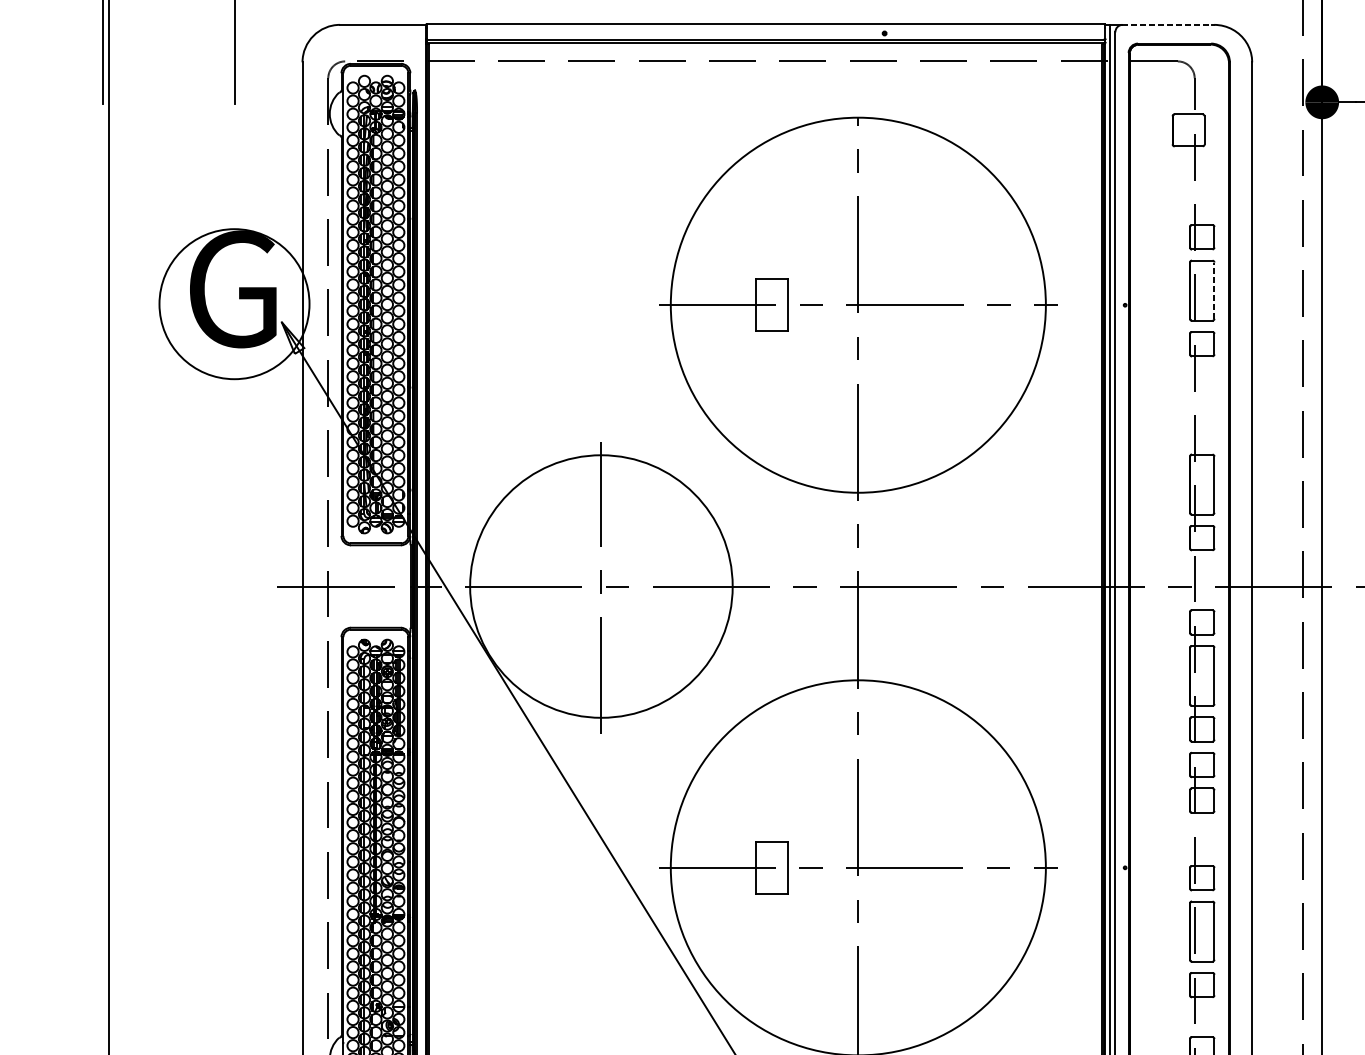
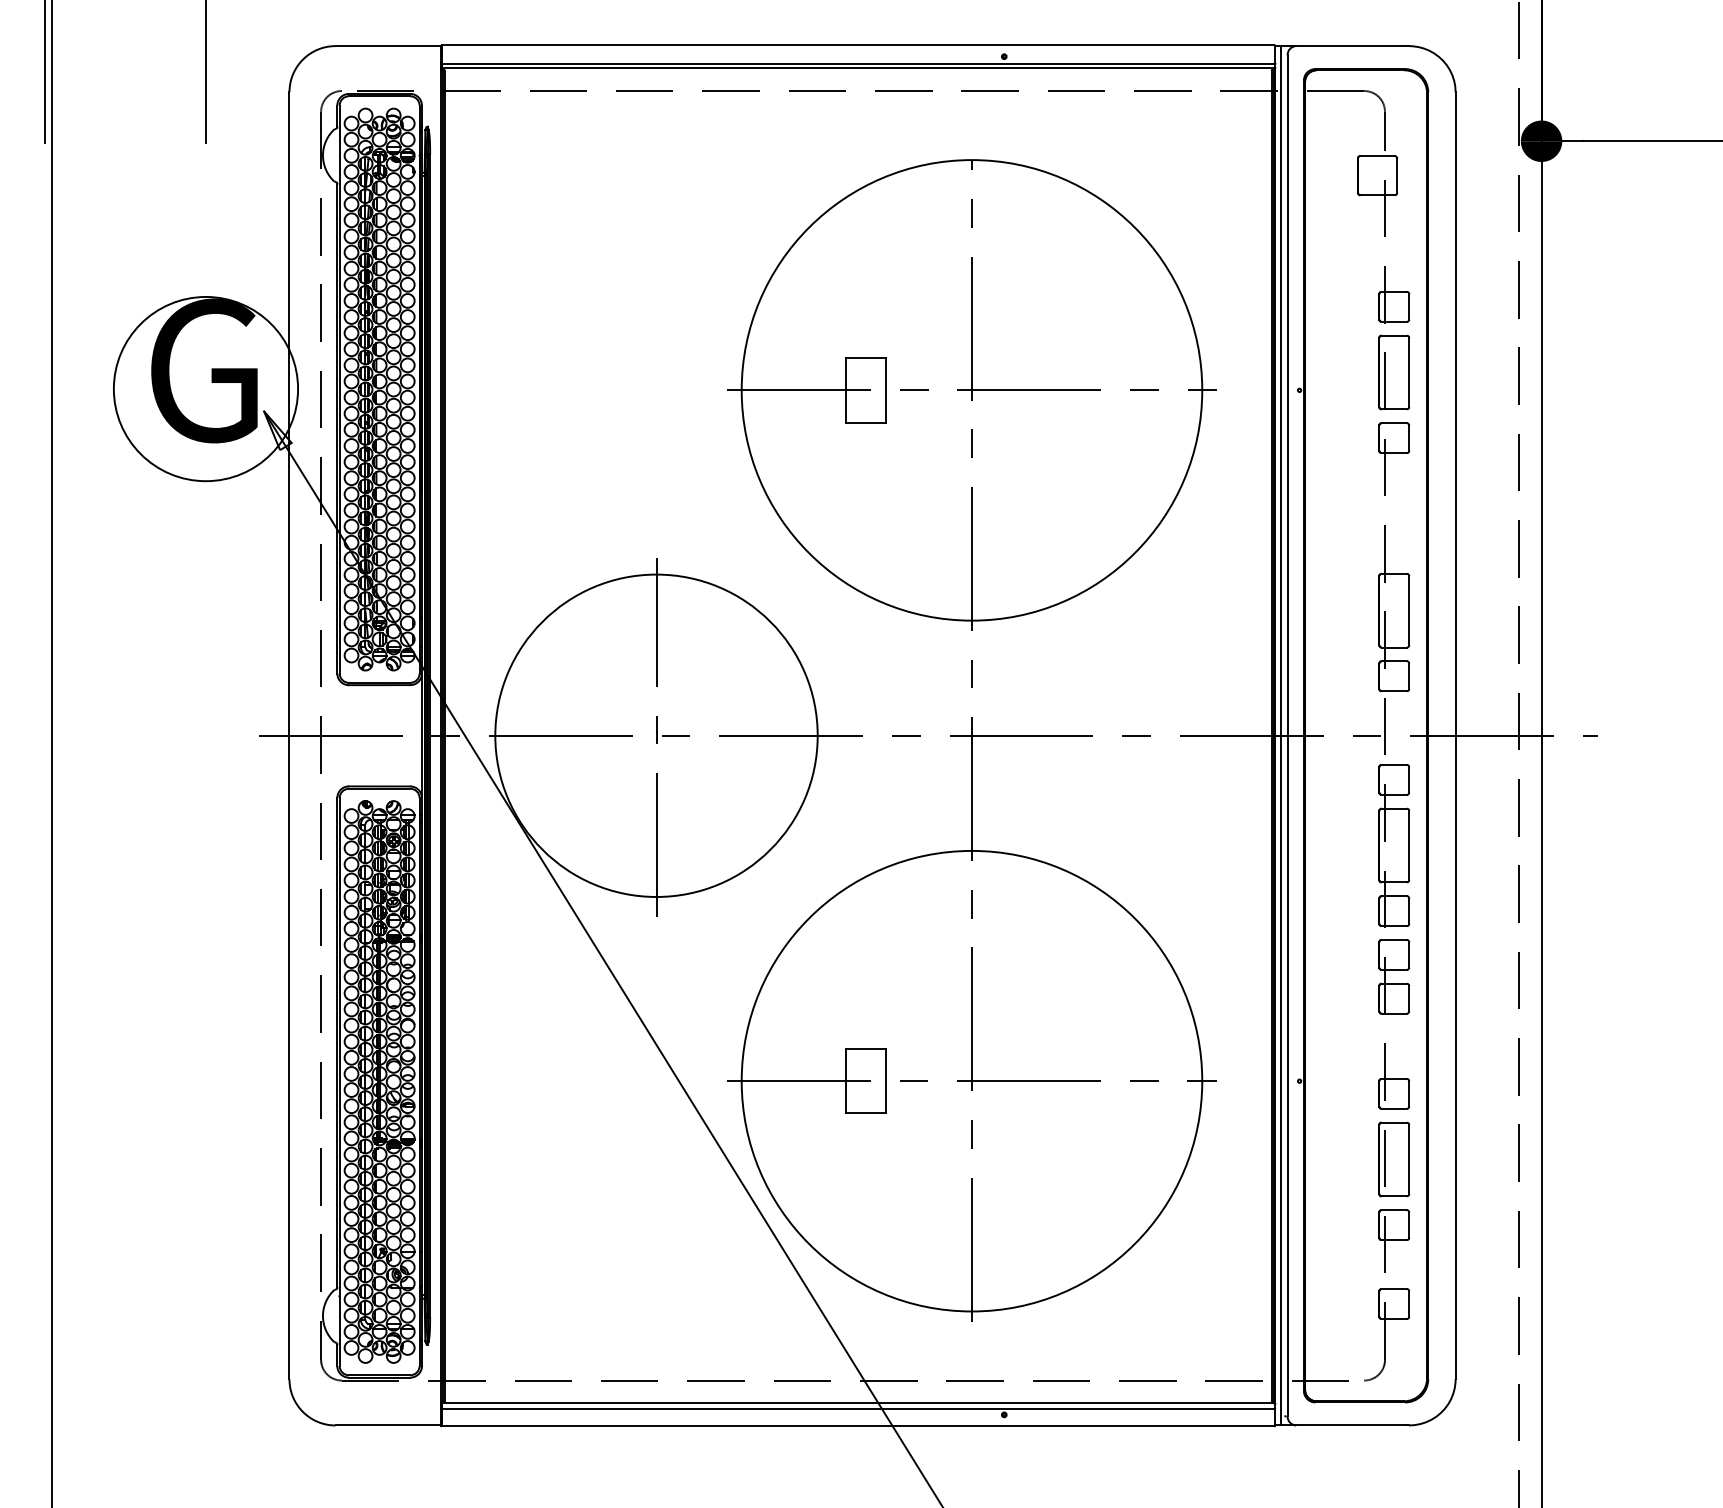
line: (1166, 25) -> (1350, 46), dashed -> solid
line: (1214, 290) -> (1409, 372), dashed -> solid

